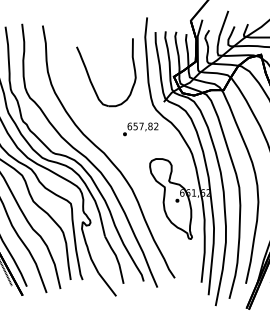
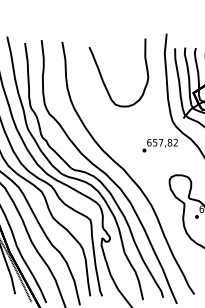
part: (90, 77) -> (103, 77), moved

